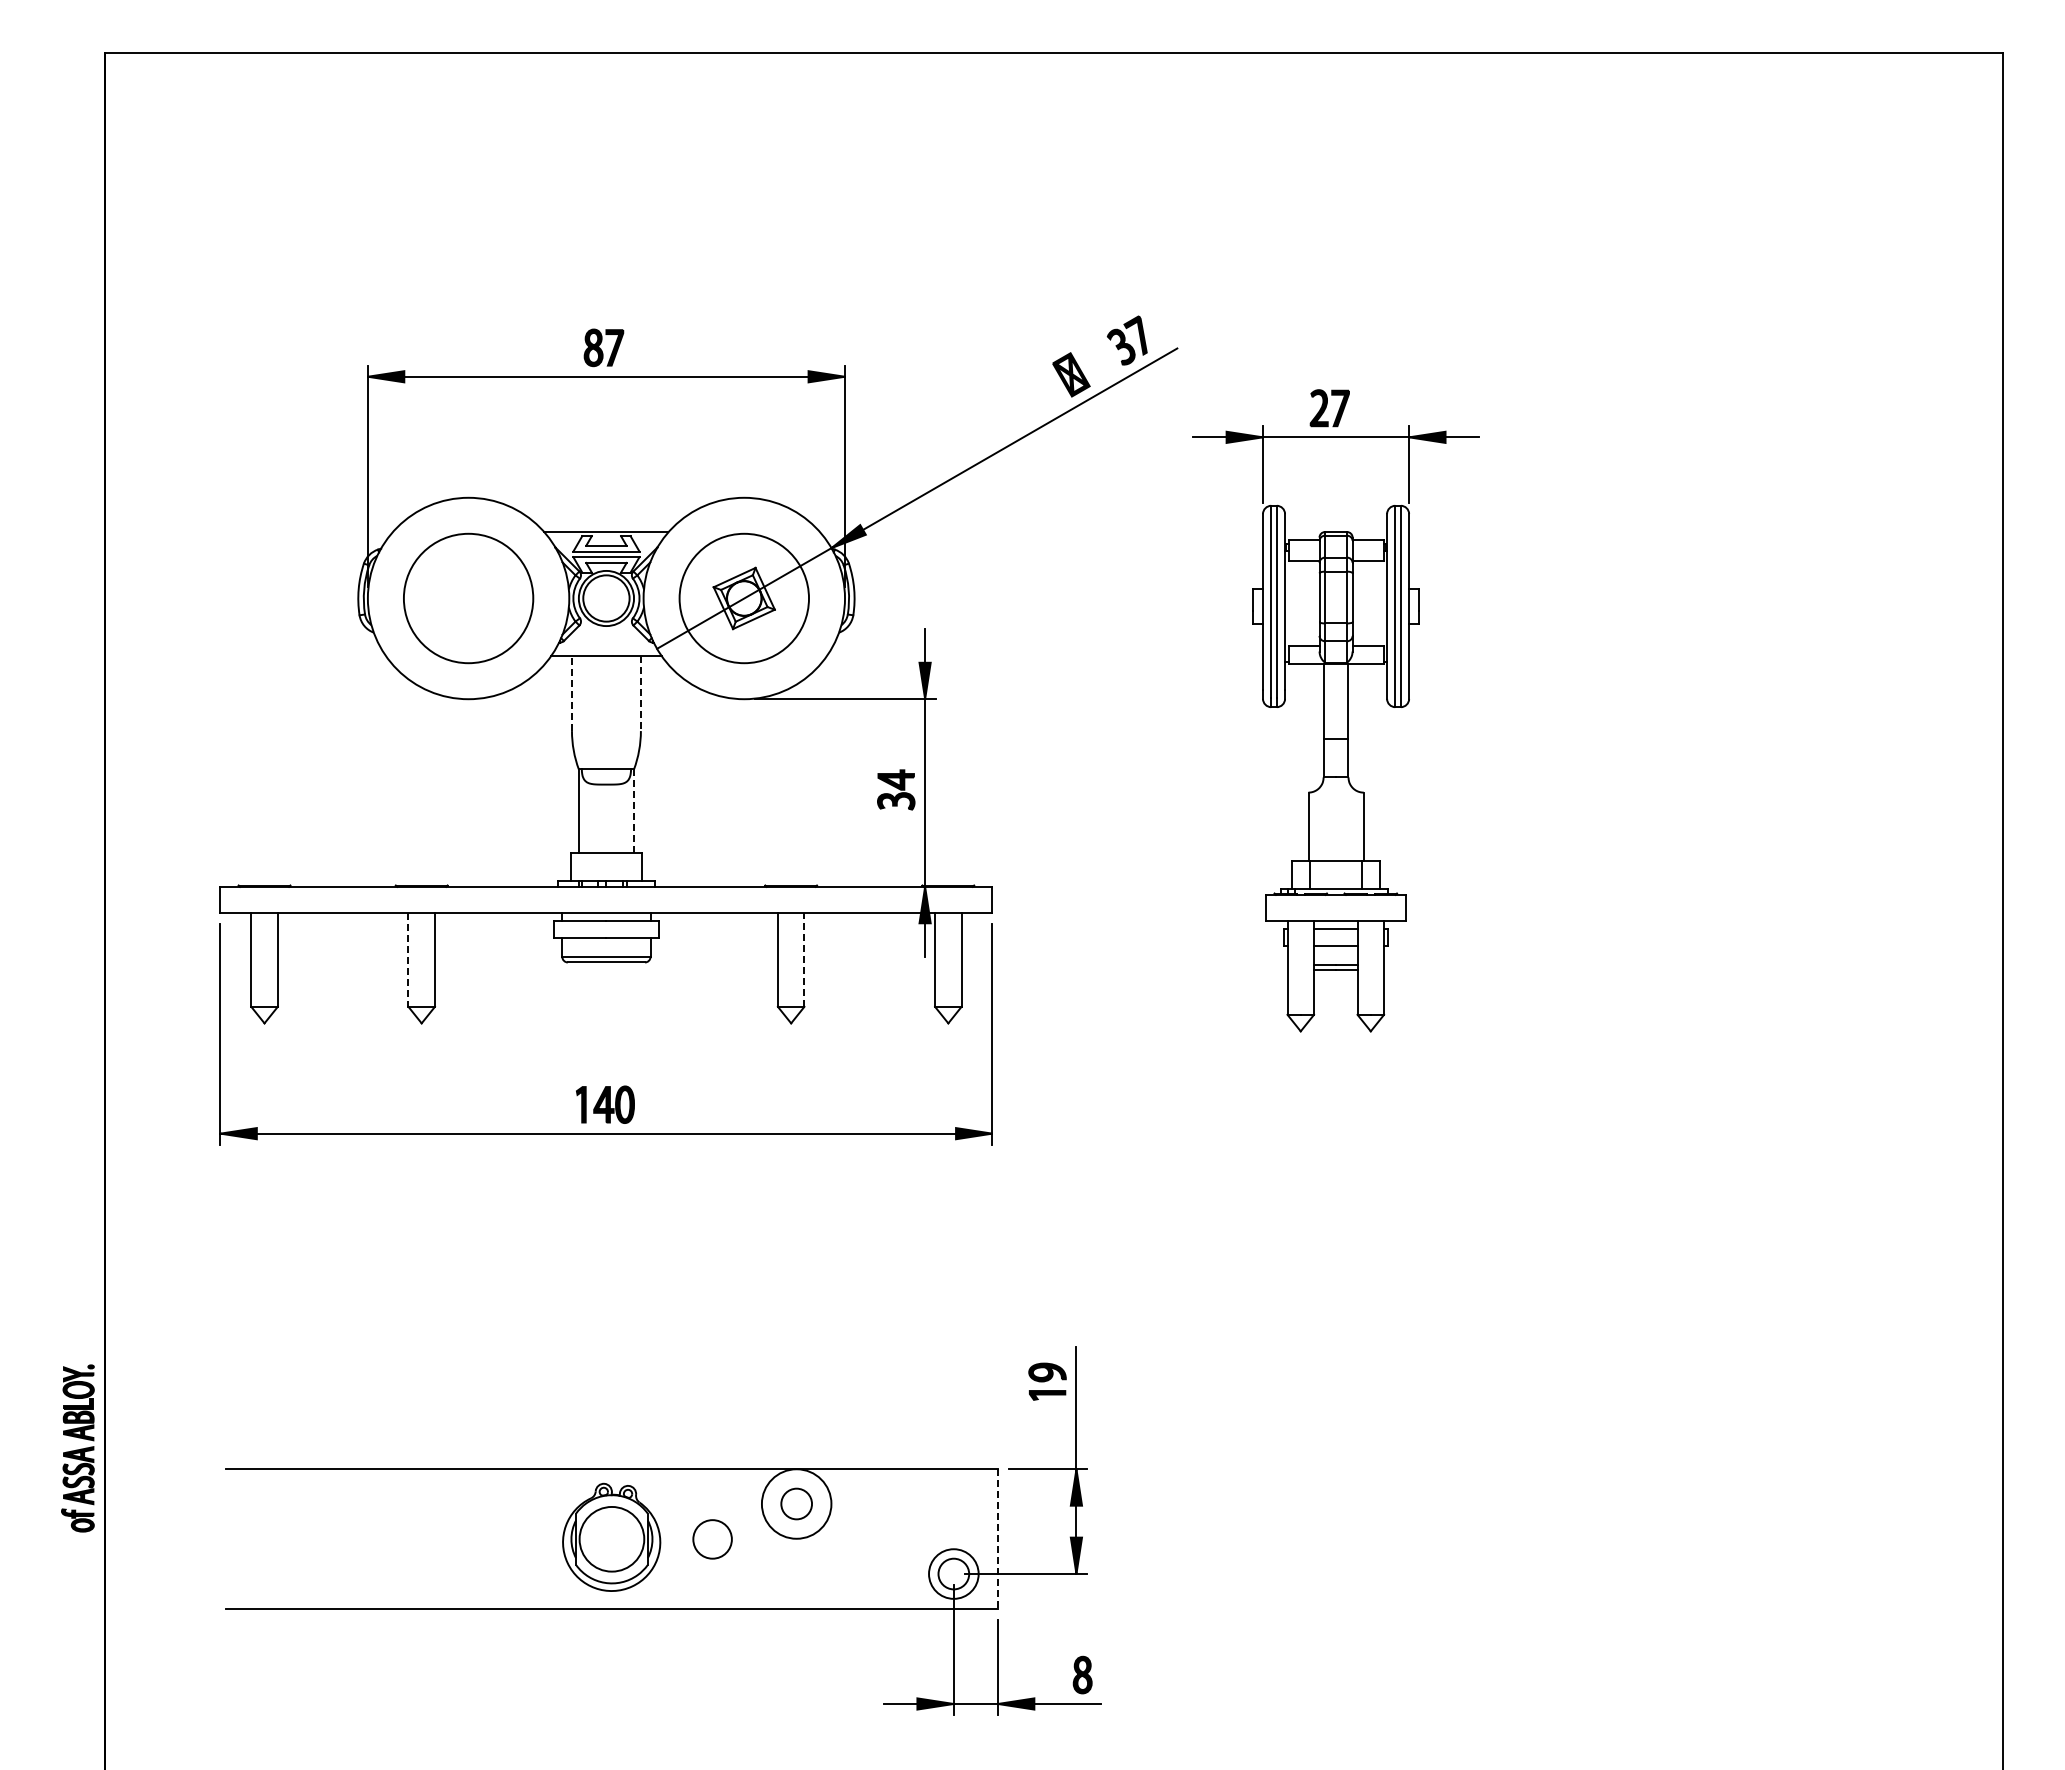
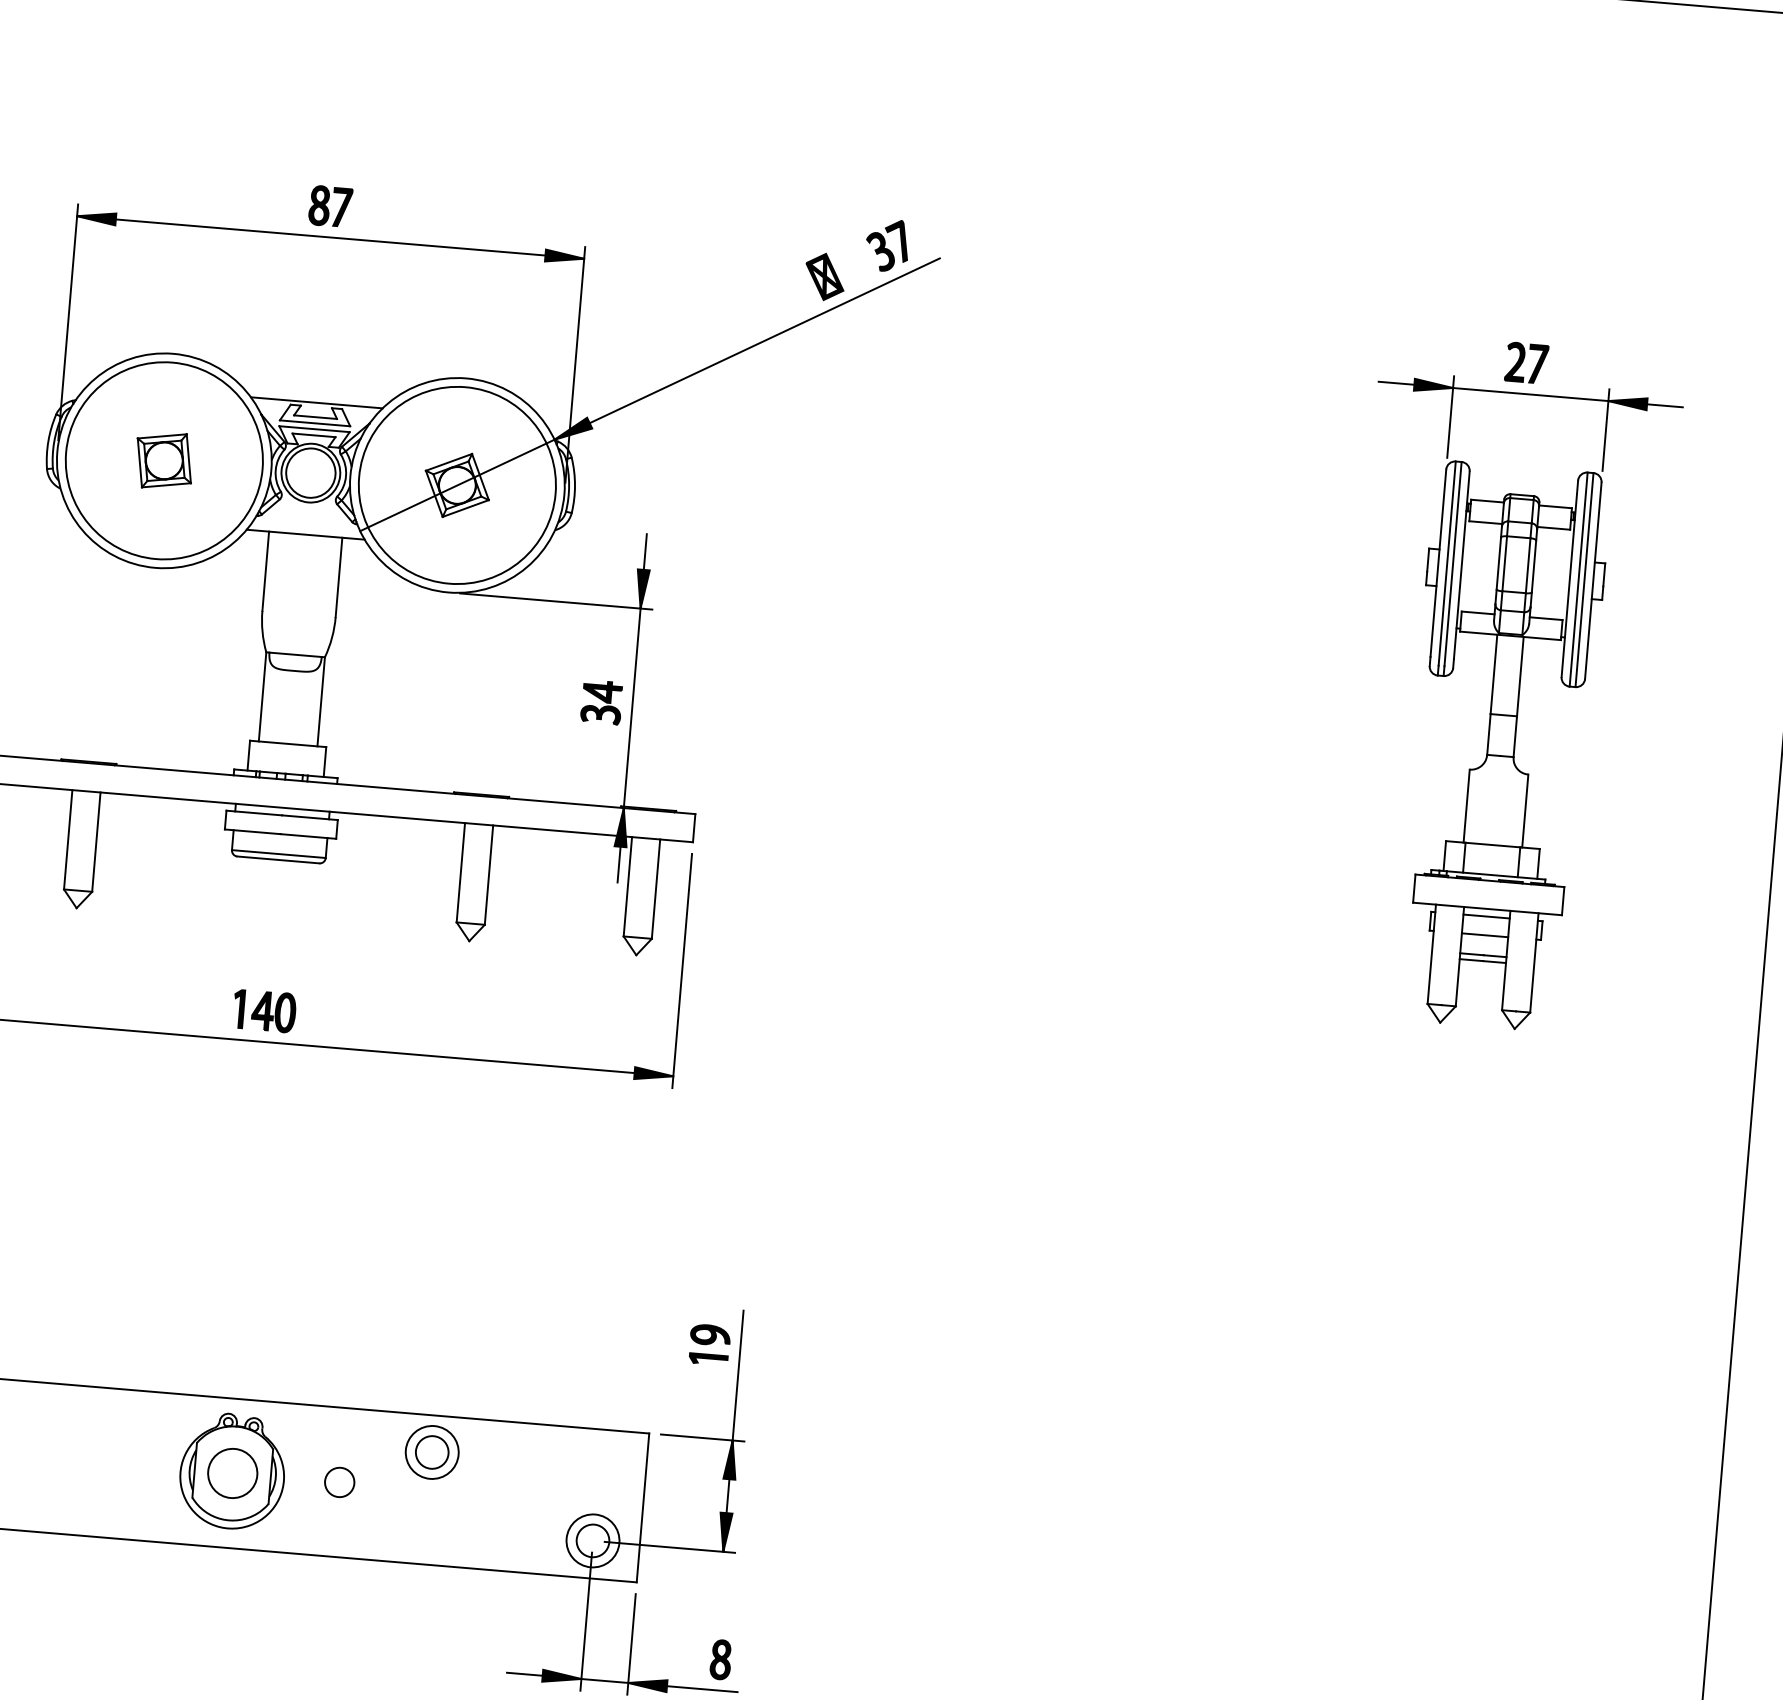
circle: (468, 598) -> (164, 460), size x1.43
part: (468, 598) -> (164, 460), added
circle: (743, 598) -> (456, 485), size x1.43
line: (571, 693) -> (265, 570), dashed -> solid
line: (640, 694) -> (338, 578), dashed -> solid
part: (1335, 710) -> (1505, 684), moved
line: (634, 811) -> (321, 702), dashed -> solid
line: (408, 960) -> (68, 840), dashed -> solid
line: (804, 960) -> (489, 875), dashed -> solid
circle: (796, 1503) -> (432, 1451), size x0.71
circle: (712, 1538) -> (339, 1481), size x0.71
circle: (611, 1539) -> (232, 1473), size x0.71
line: (997, 1539) -> (642, 1508), dashed -> solid

